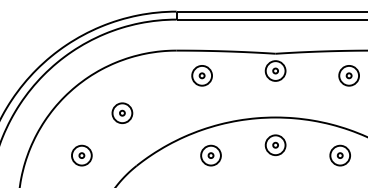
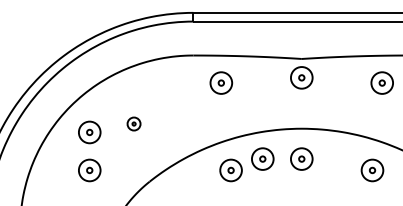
part: (121, 112) -> (133, 123), size x0.6
part: (81, 120) -> (89, 132), added
part: (239, 144) -> (262, 158), added

